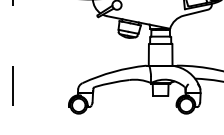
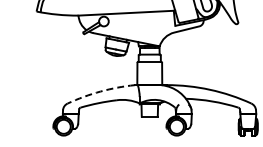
arc: (113, 71) -> (100, 91), solid -> dashed

